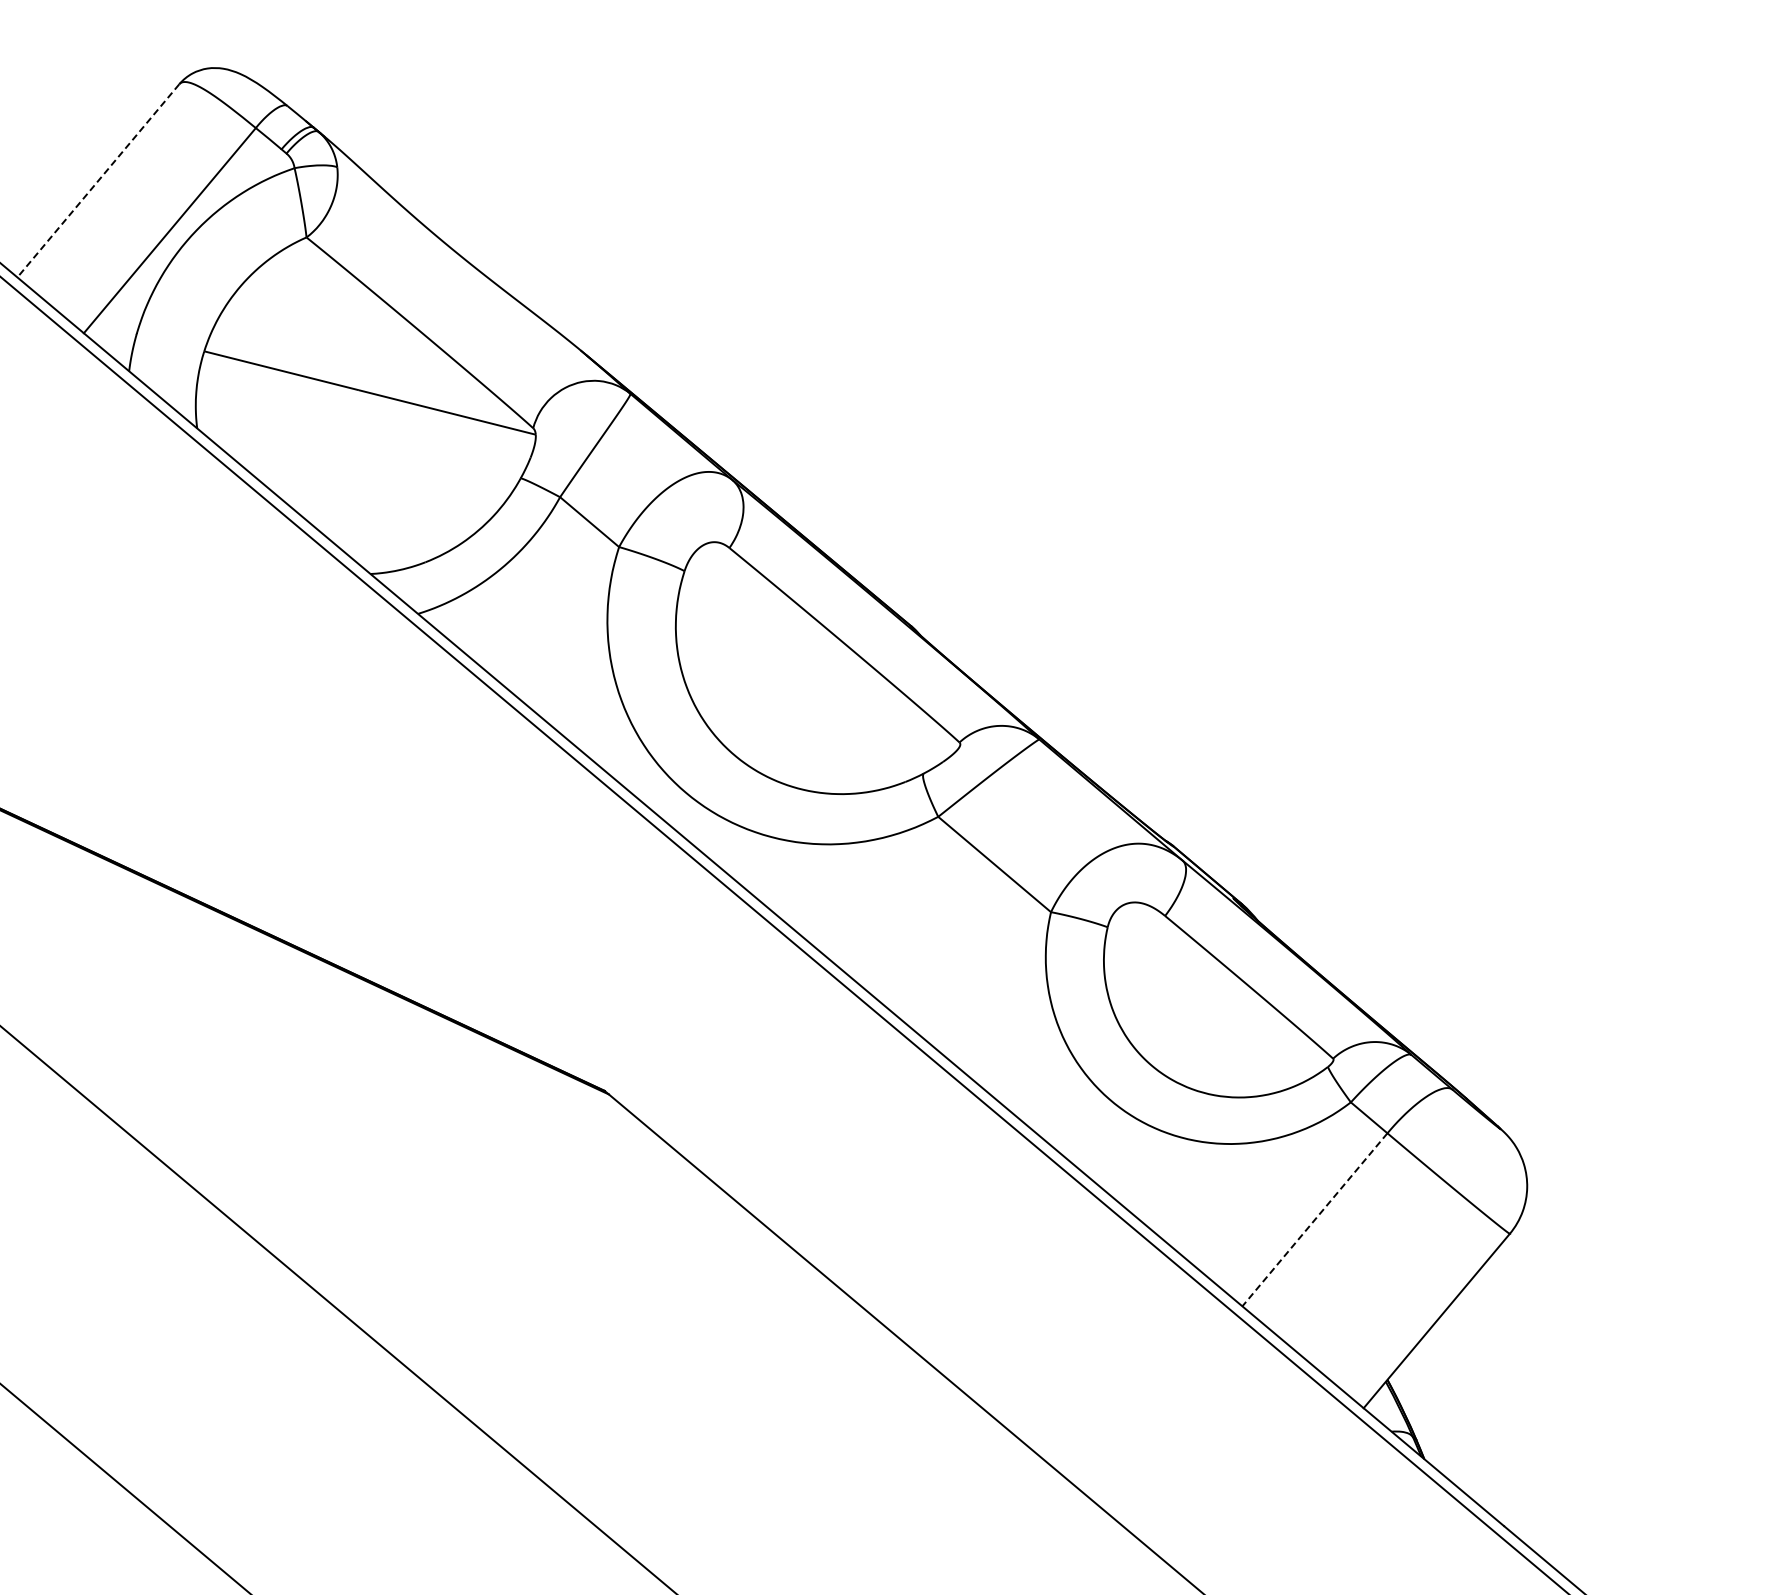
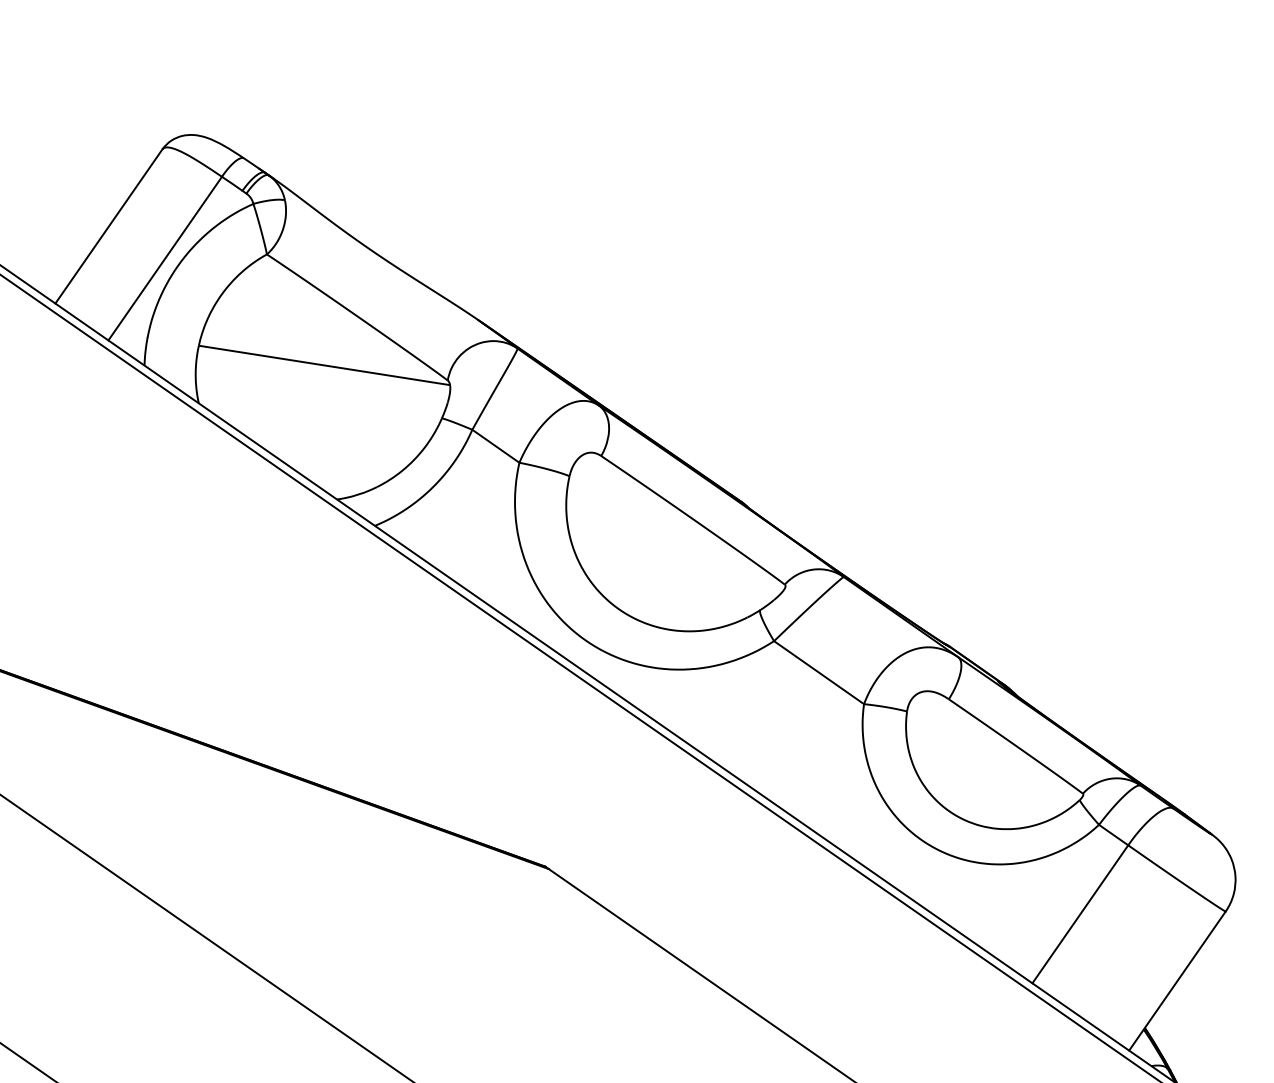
line: (98, 181) -> (109, 227), dashed -> solid
line: (1314, 1219) -> (1079, 914), dashed -> solid

